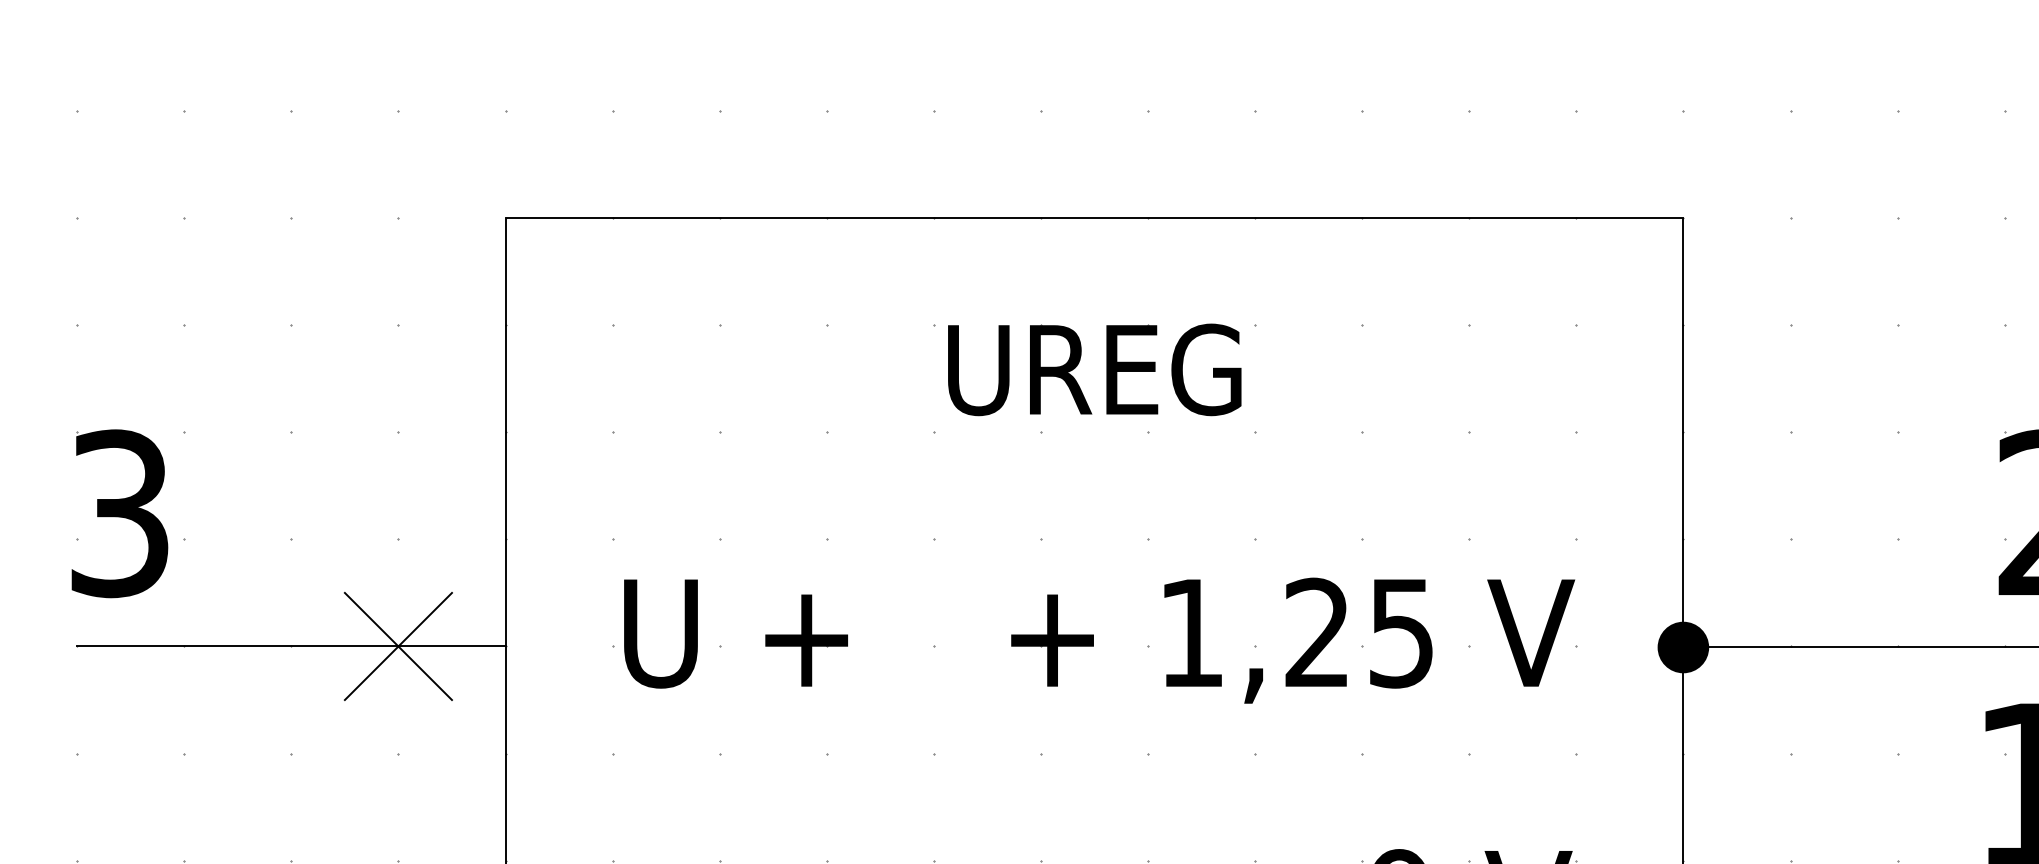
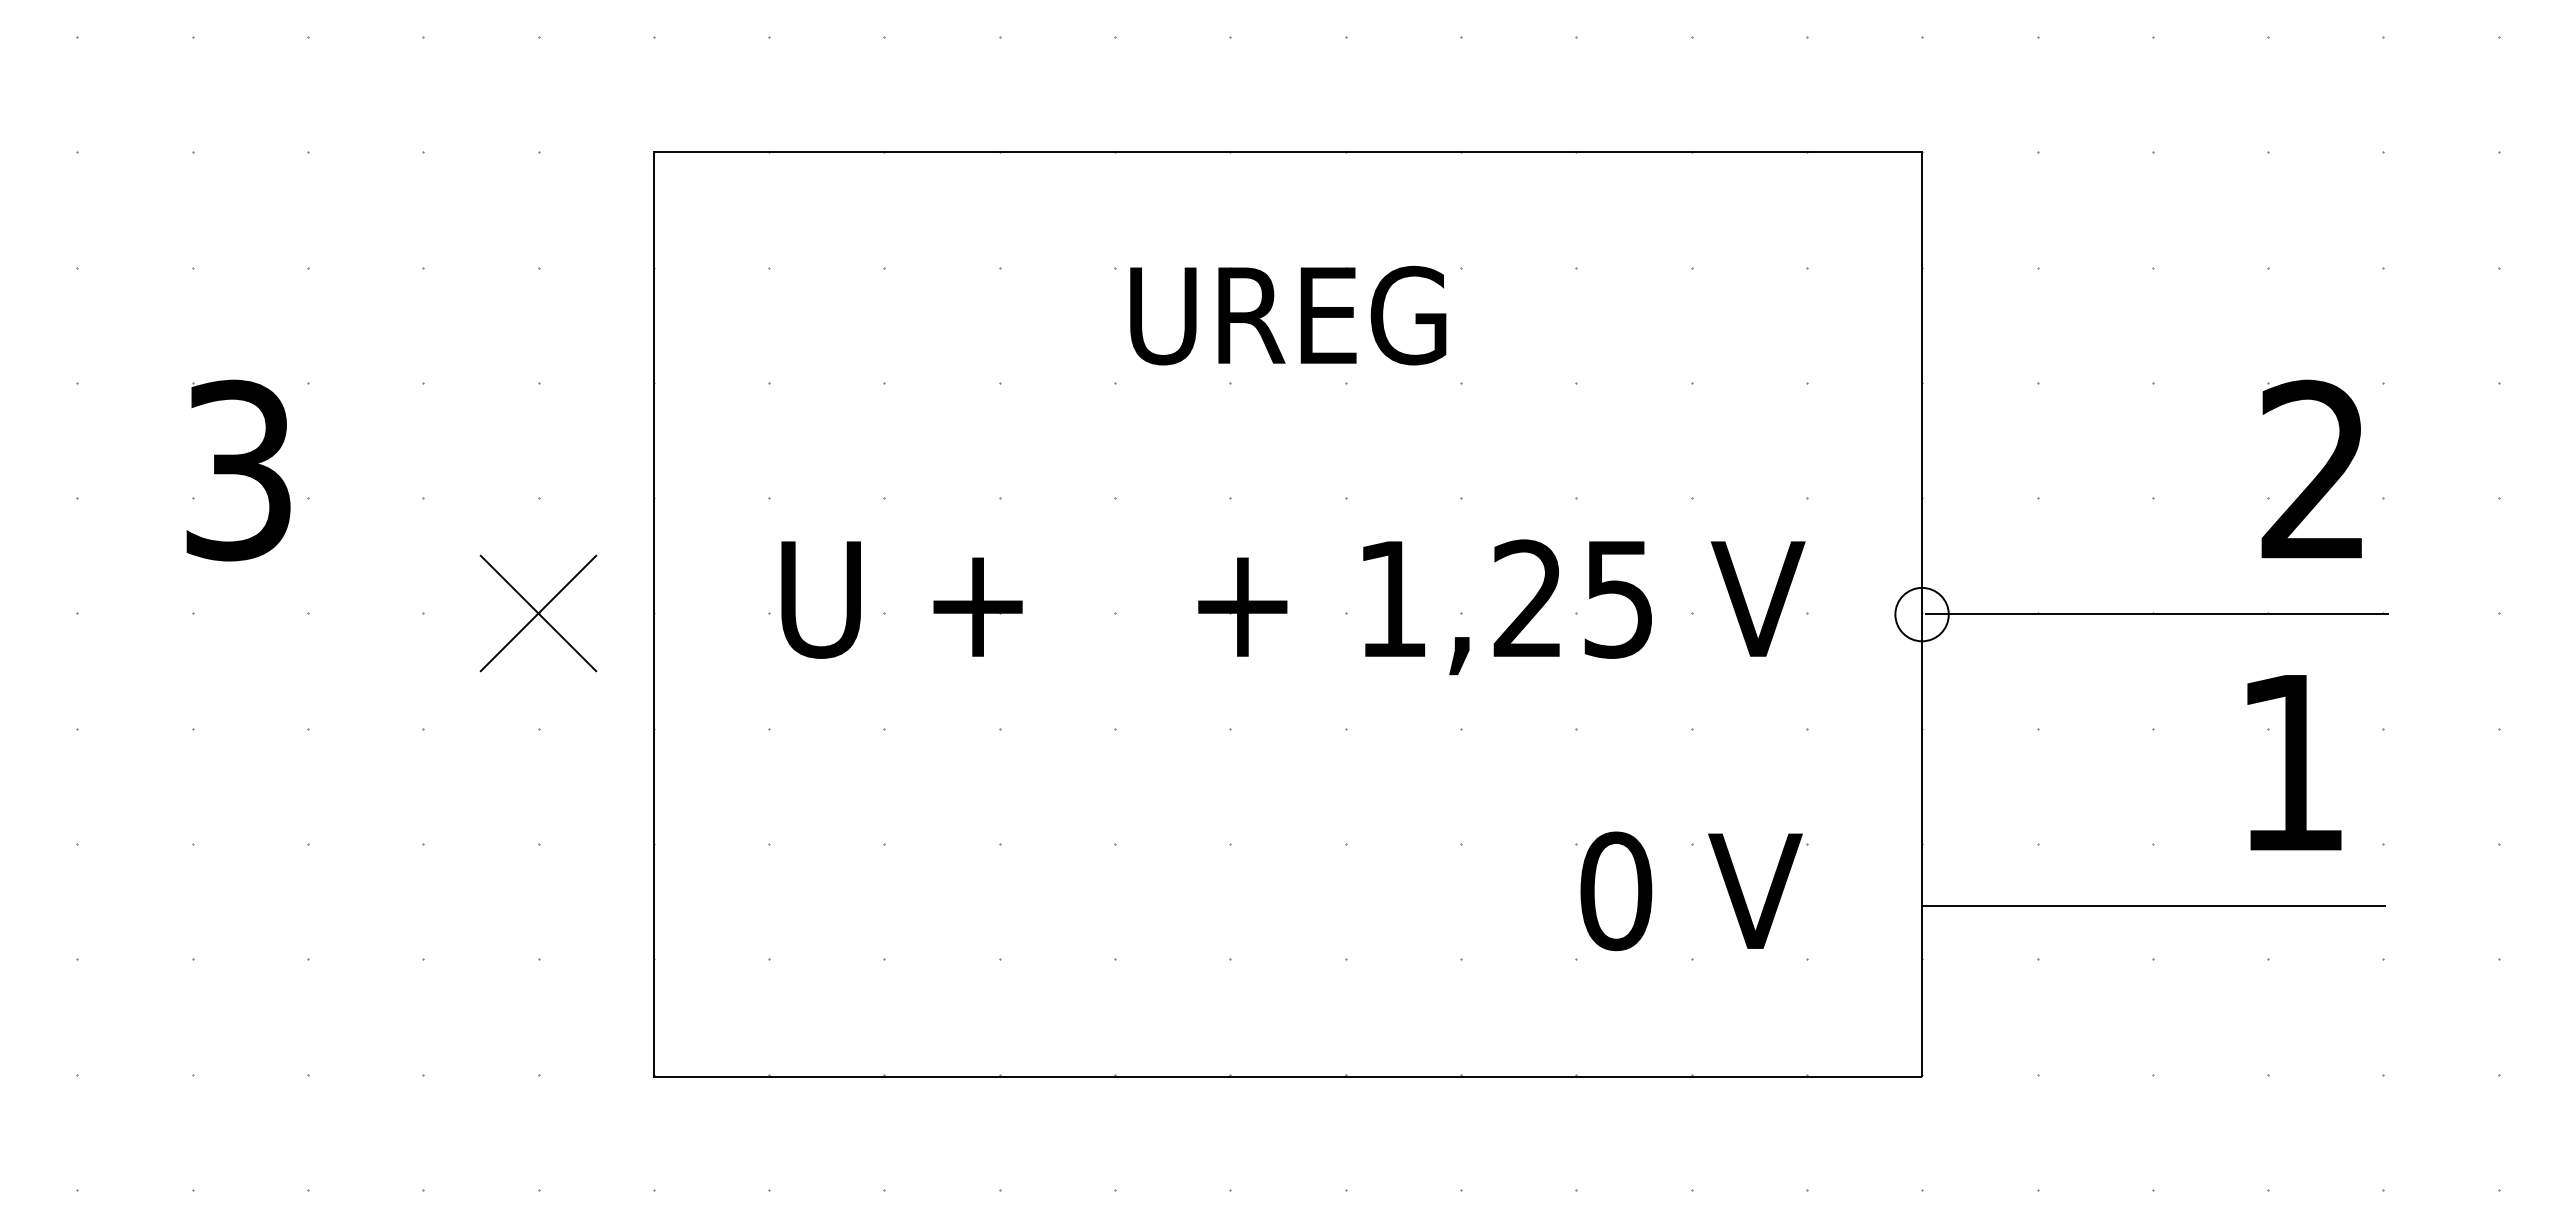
line: (290, 646) -> (422, 613), removed
fill: (1682, 647) -> (1921, 614), removed

